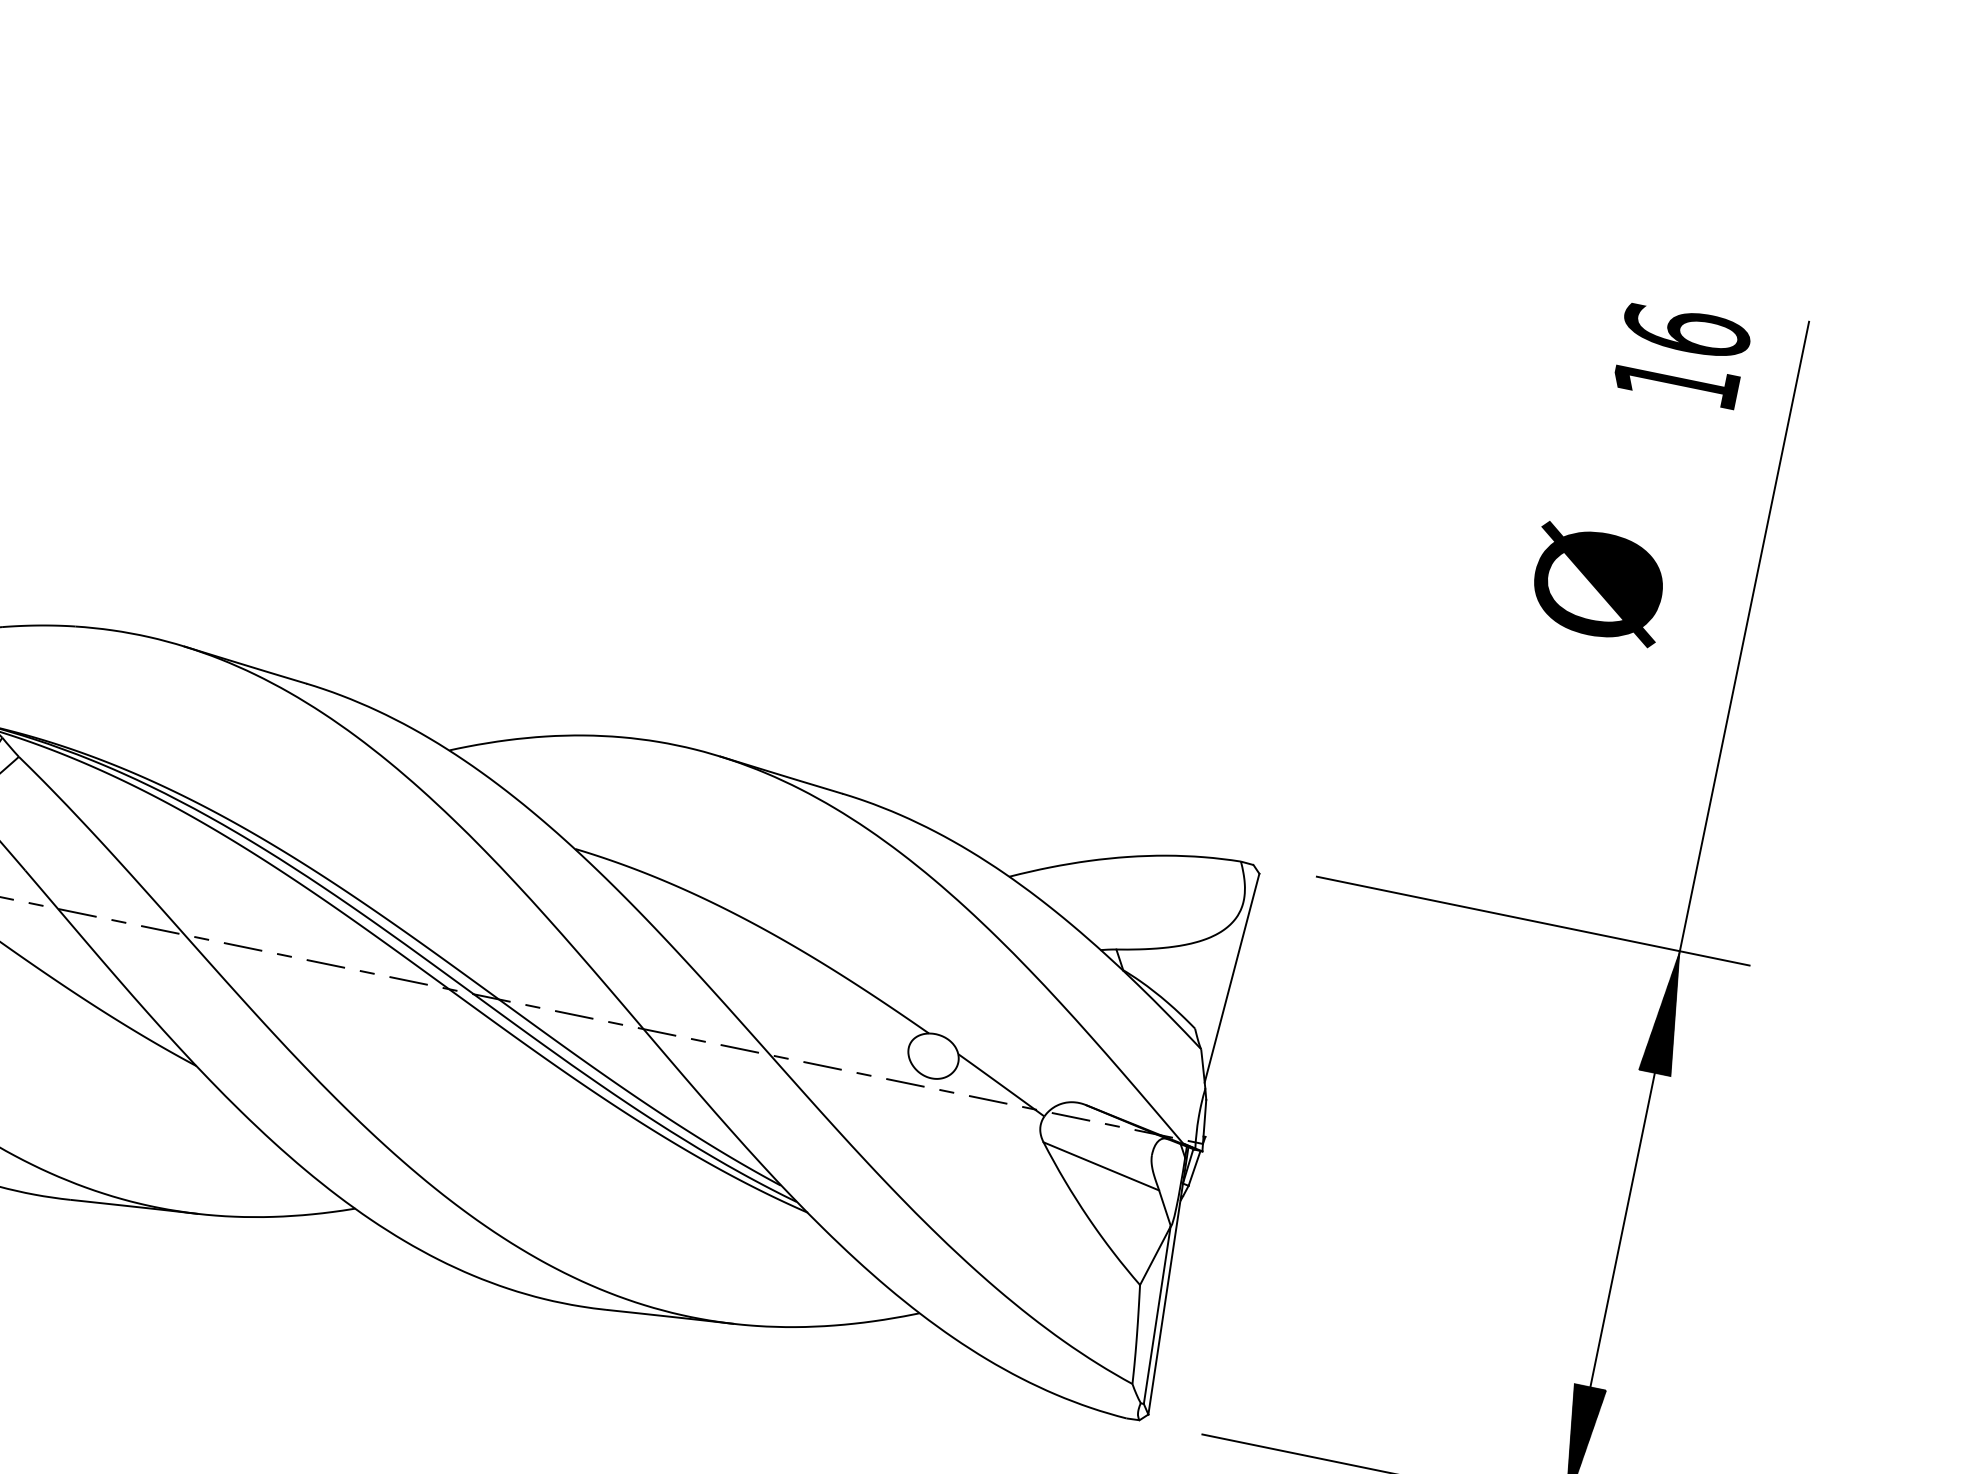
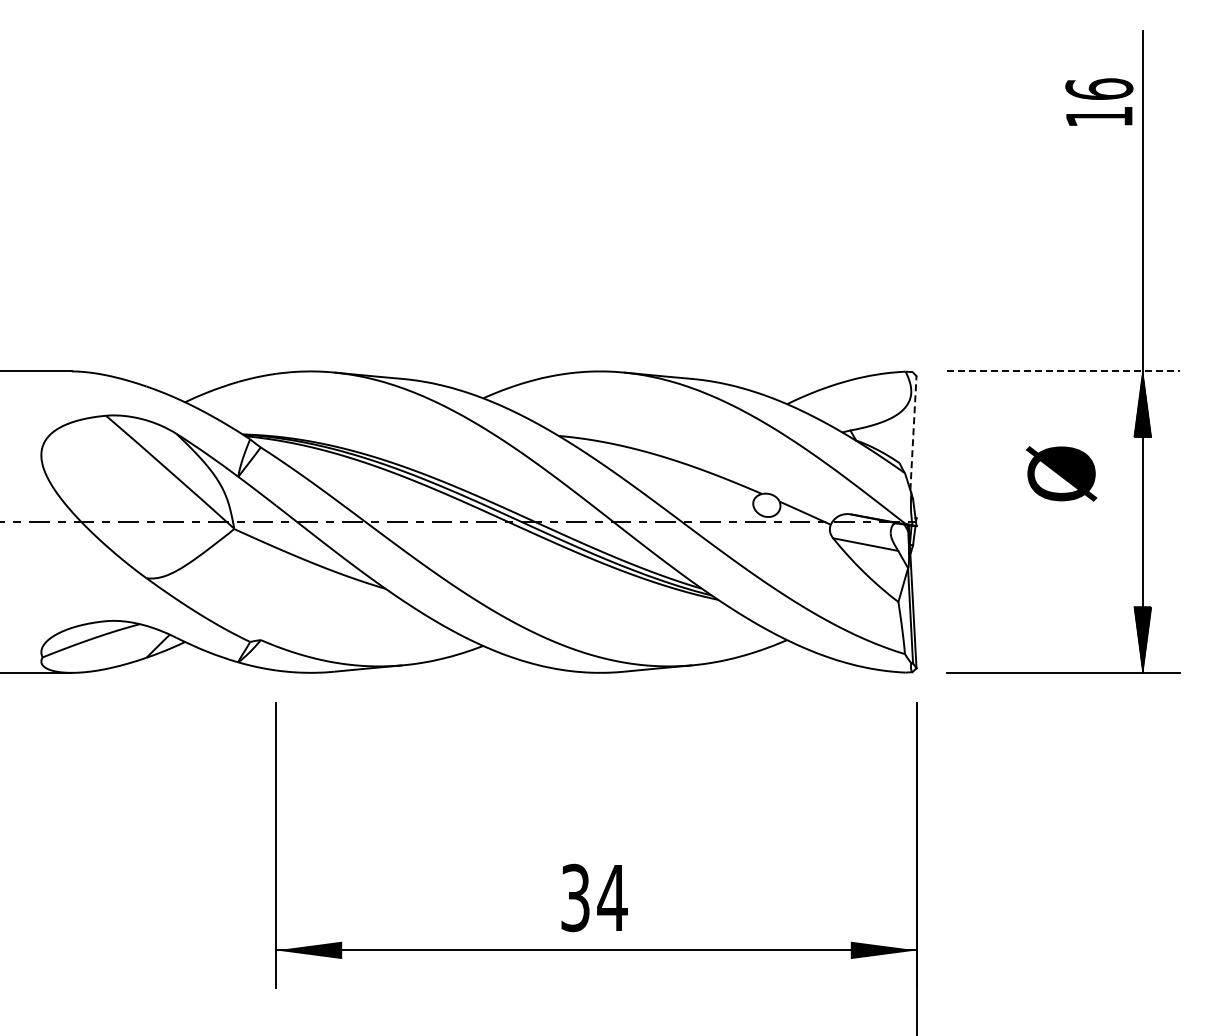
text: (1682, 354) -> (1099, 101), moved
text: (1598, 583) -> (1061, 473), moved
line: (1533, 921) -> (1063, 371), solid -> dashed
line: (1232, 977) -> (913, 432), solid -> dashed

